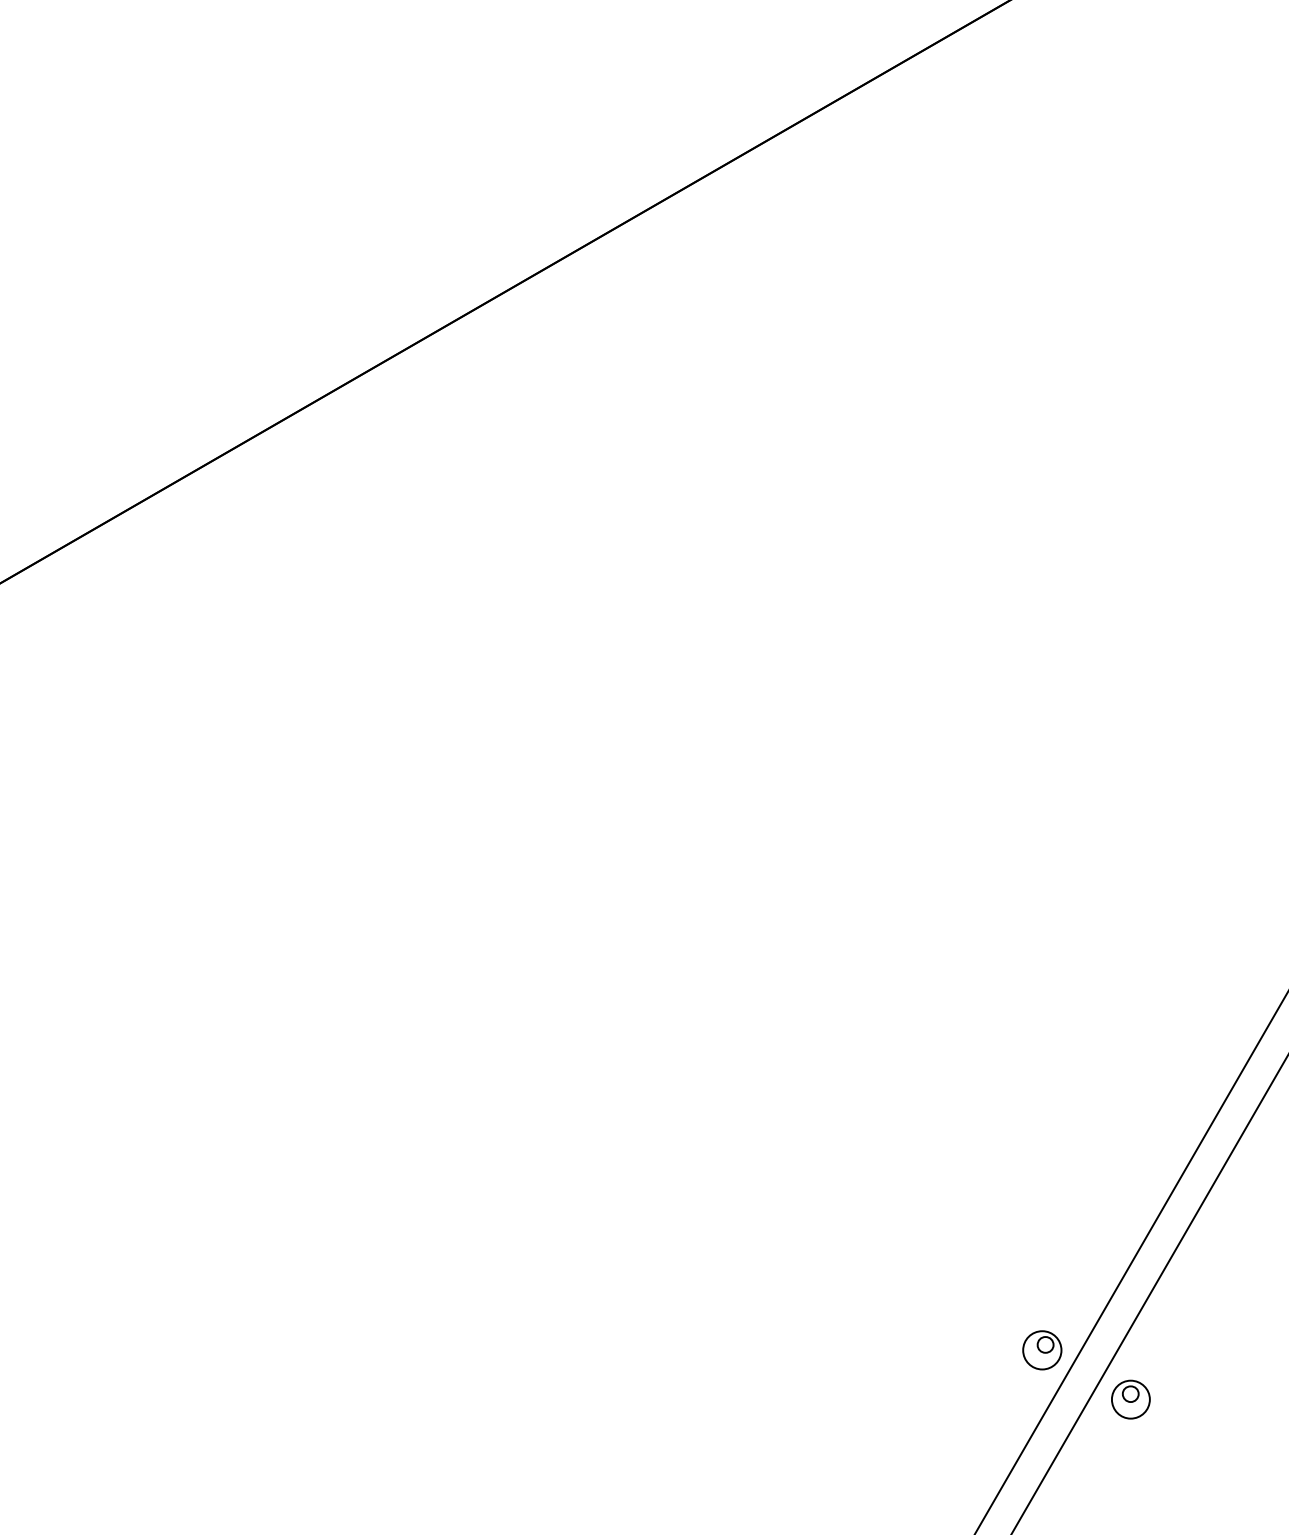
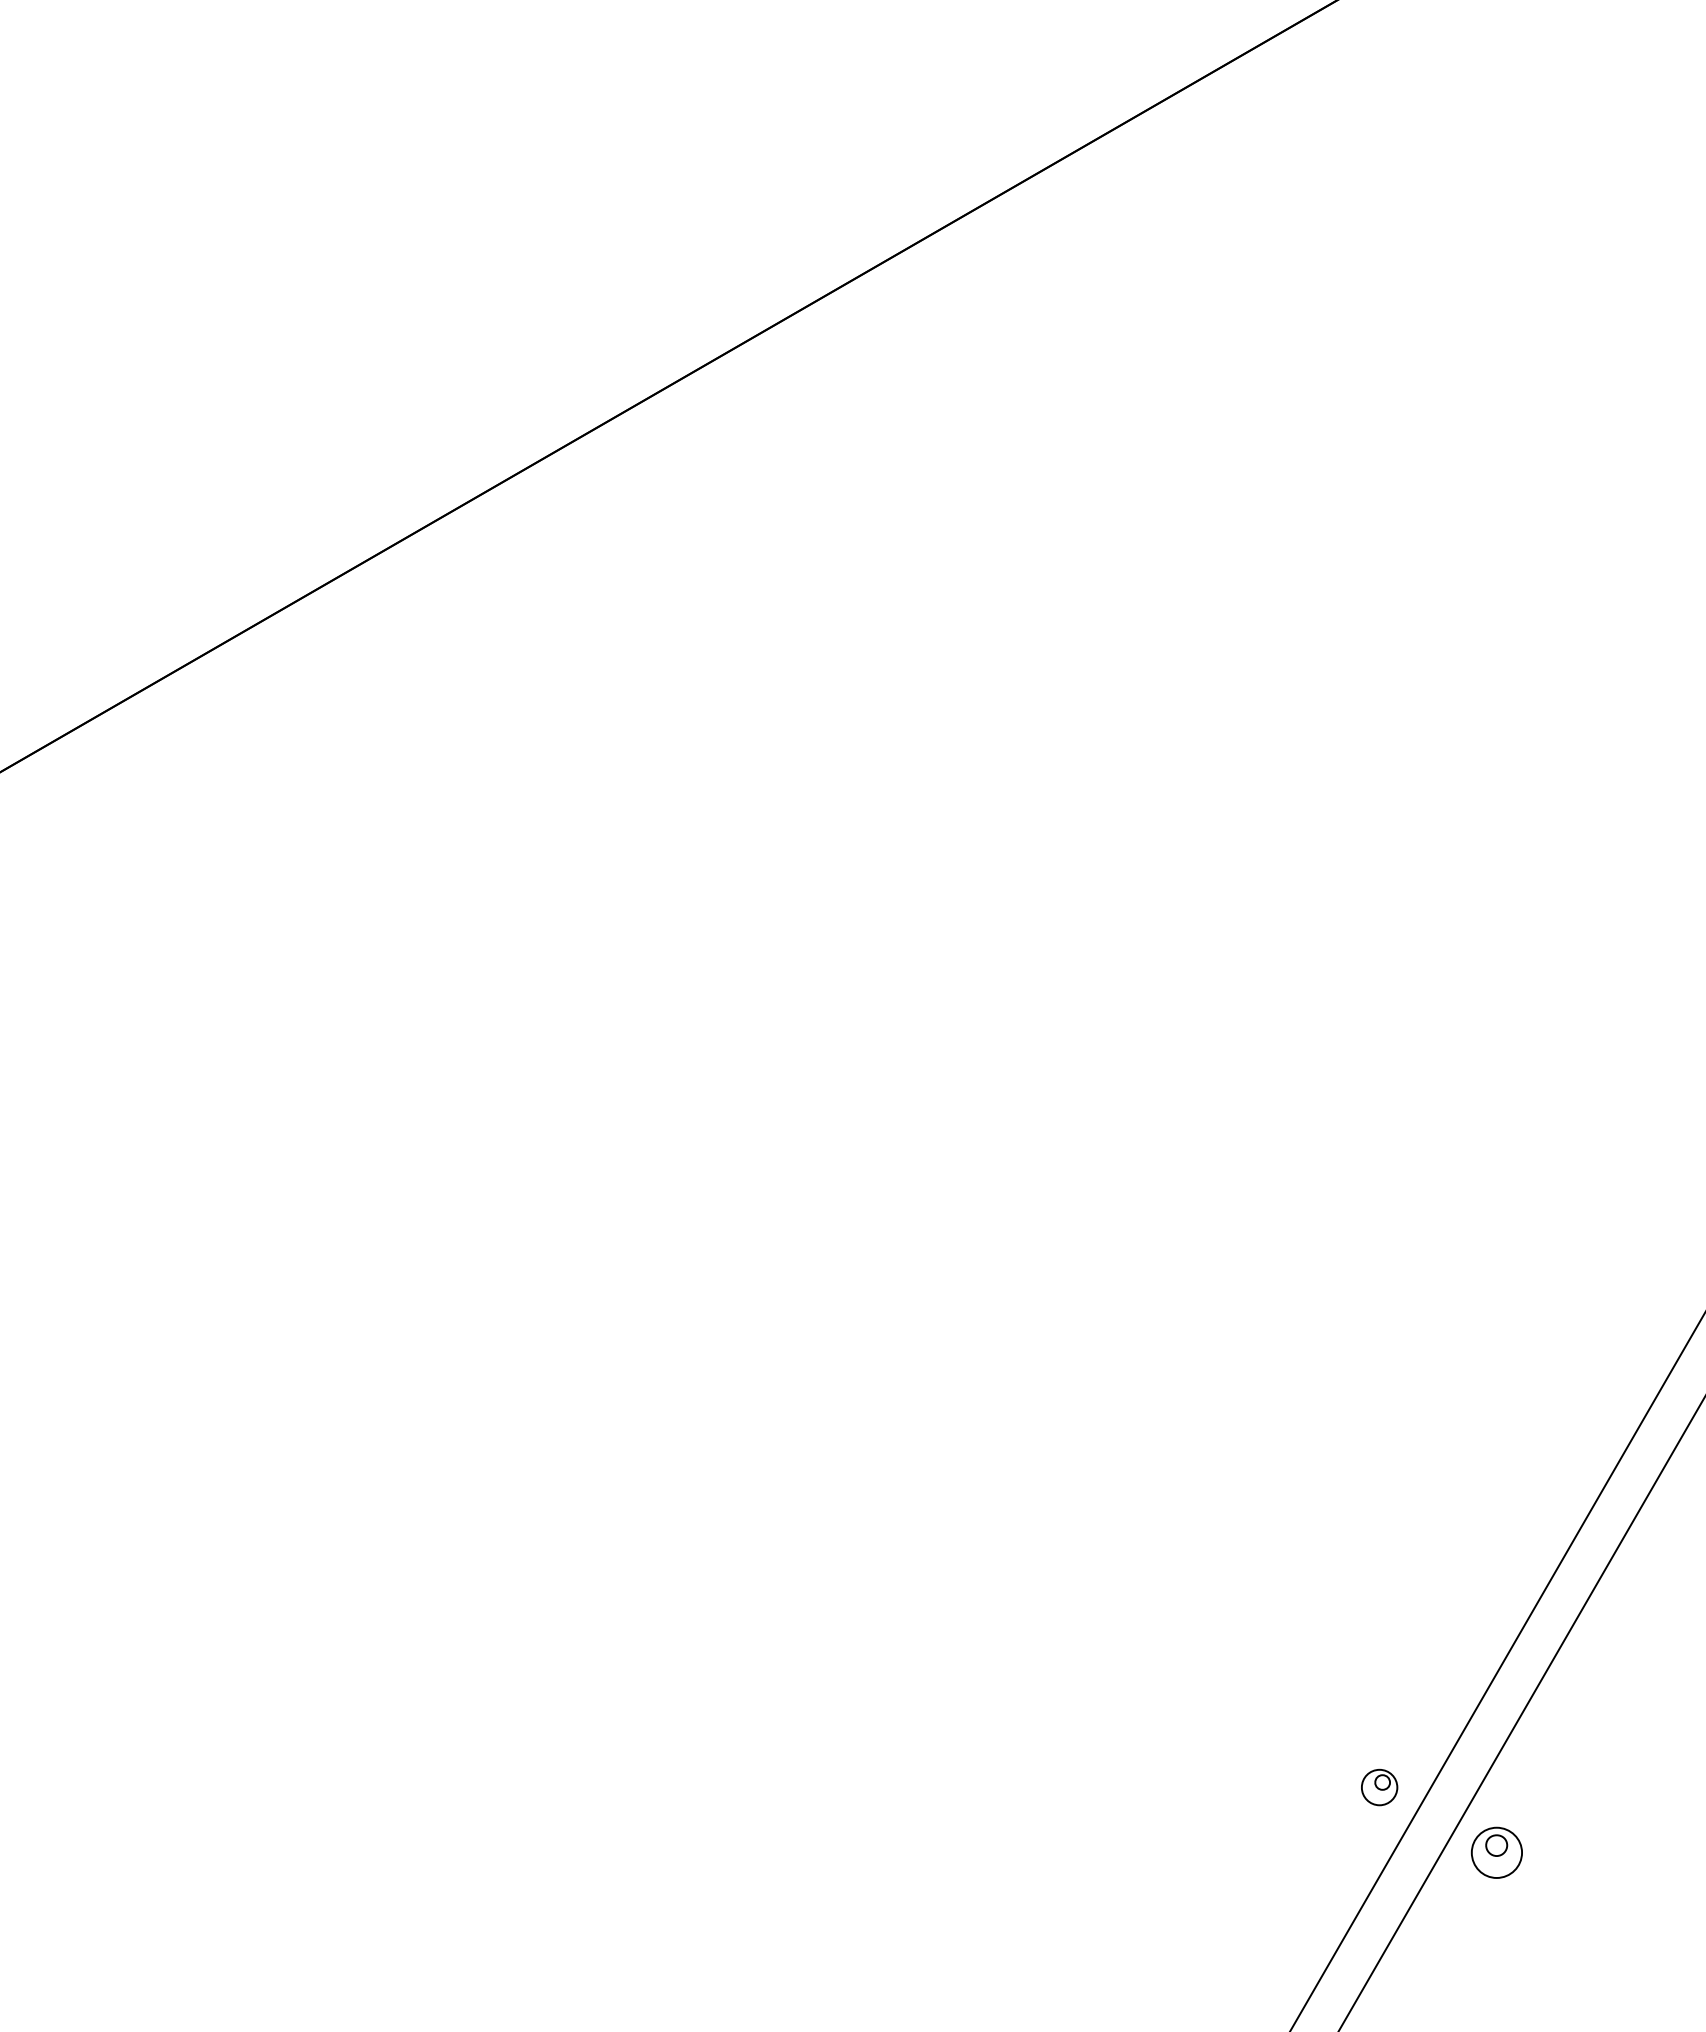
part: (1042, 1350) -> (1379, 1787), size x0.7

